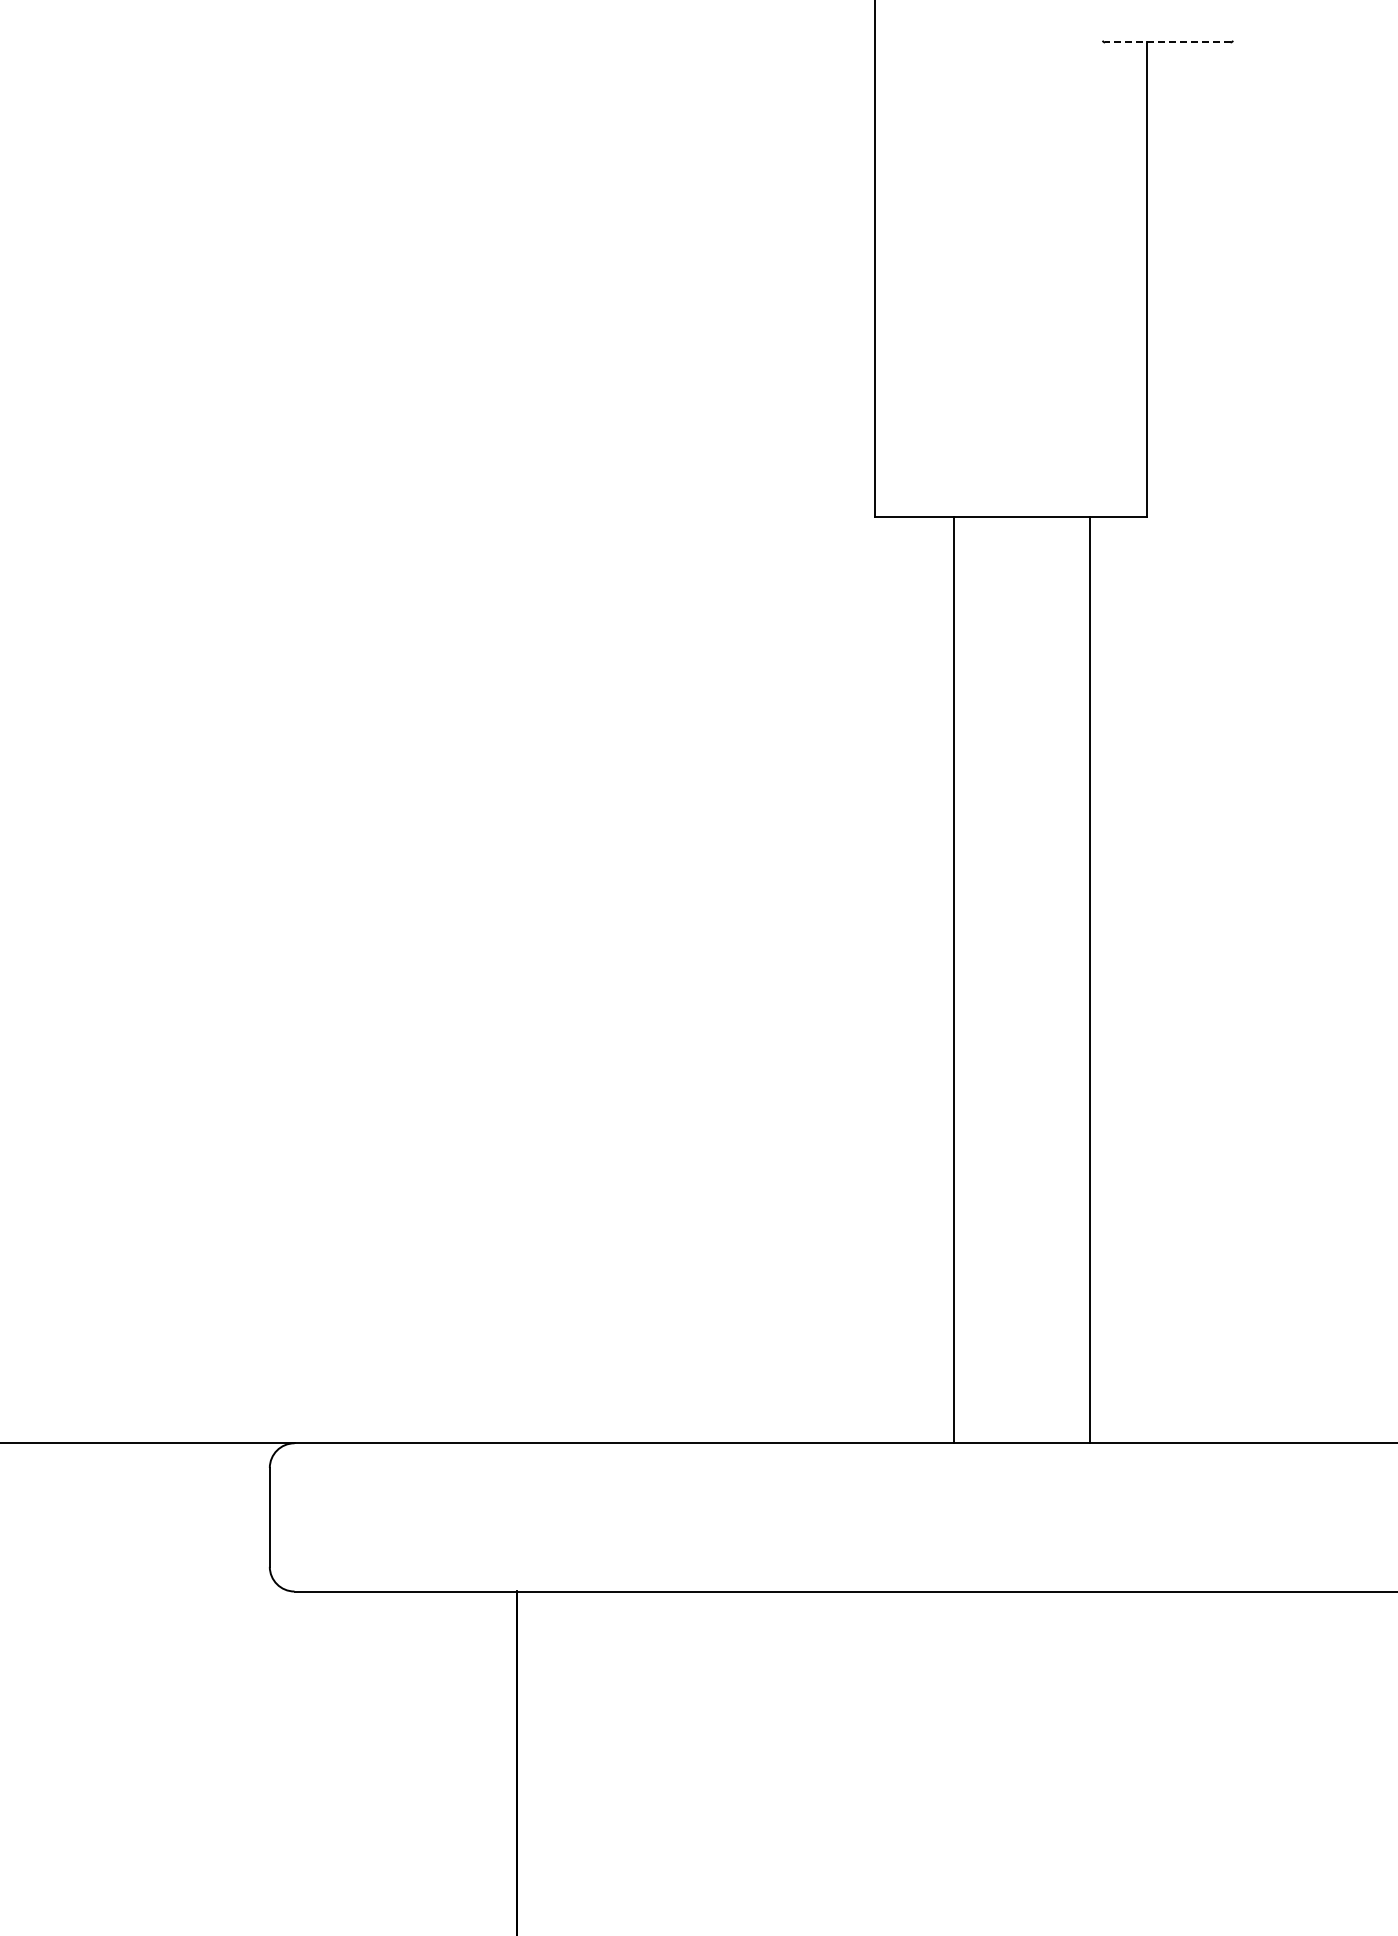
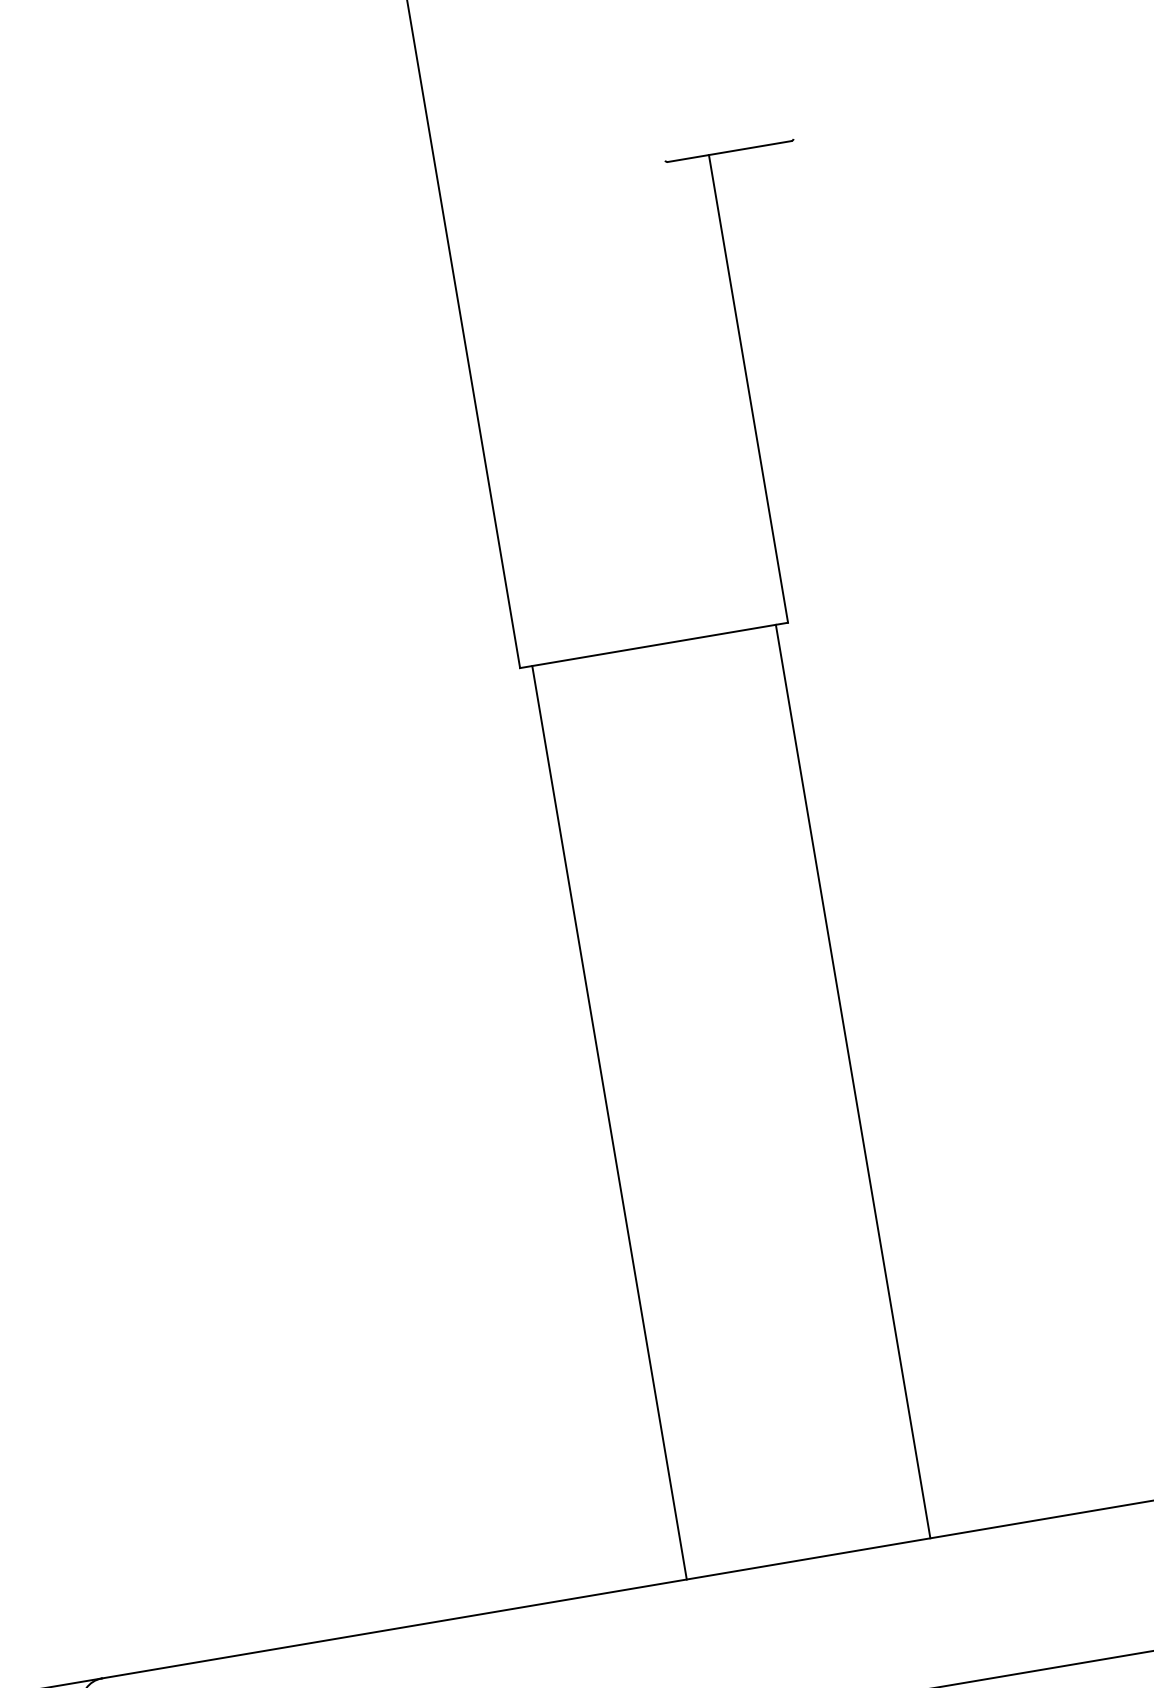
line: (1167, 42) -> (729, 151), dashed -> solid
line: (954, 979) -> (609, 1122), moved
line: (1089, 979) -> (853, 1081), moved

